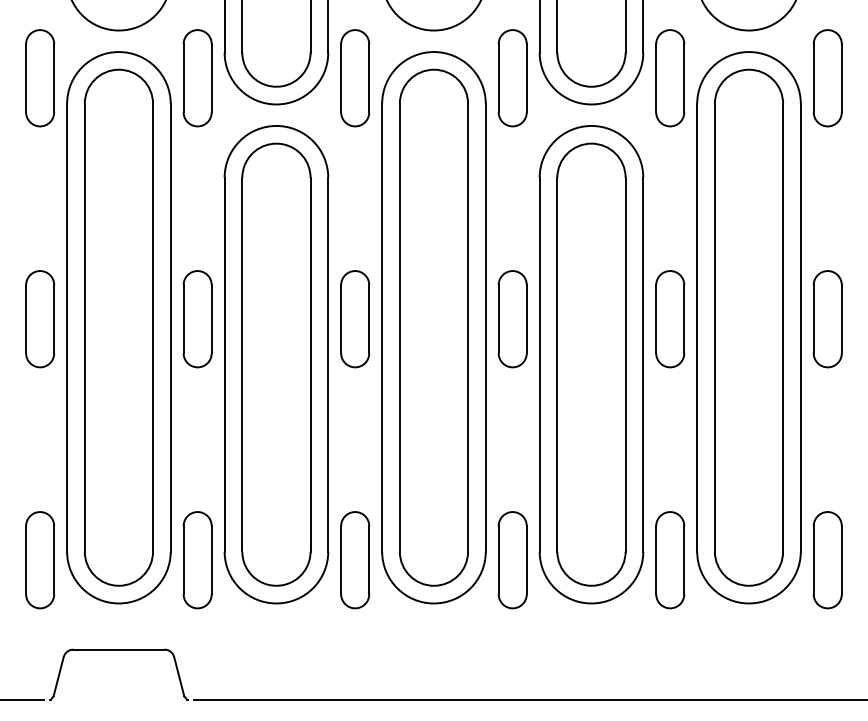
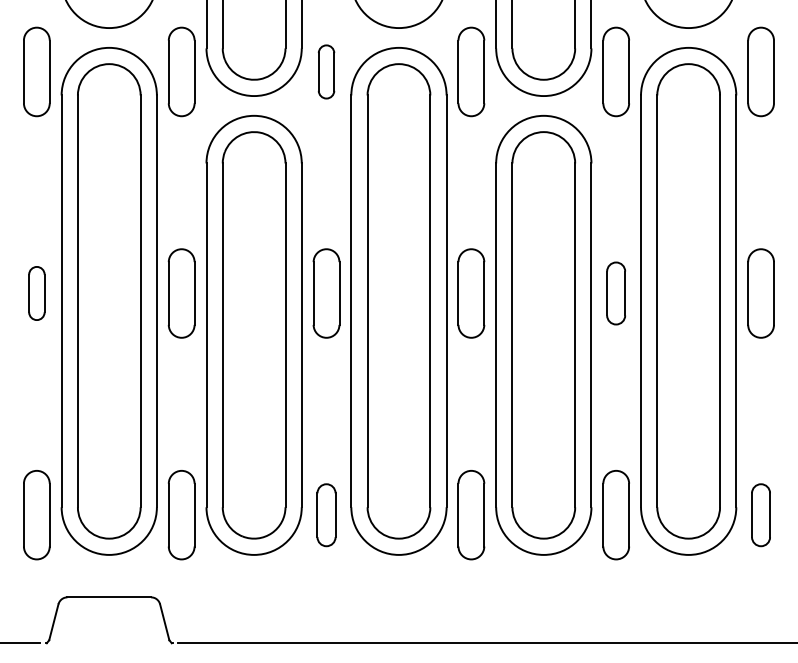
part: (355, 77) -> (326, 71), size x0.6
part: (39, 319) -> (36, 293), size x0.6
part: (669, 319) -> (615, 293), size x0.7
part: (355, 560) -> (326, 515), size x0.7
part: (827, 560) -> (760, 515), size x0.7

